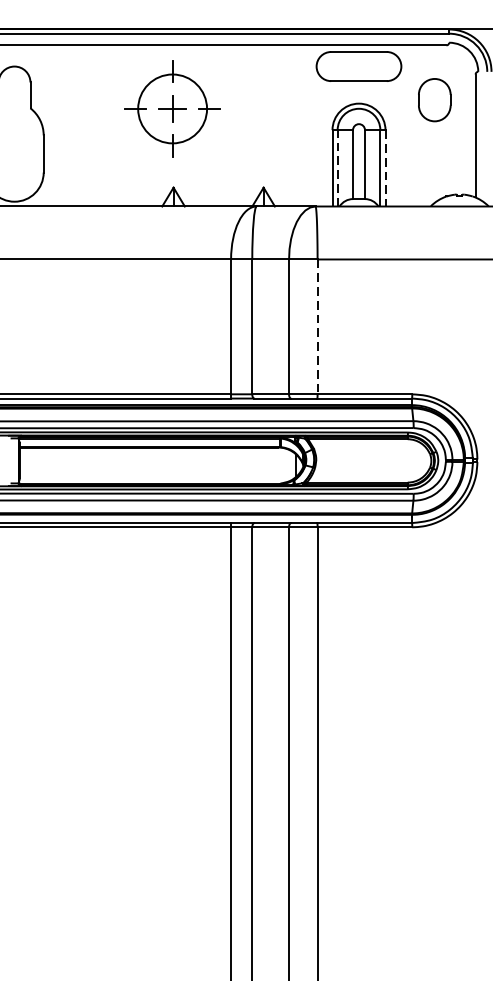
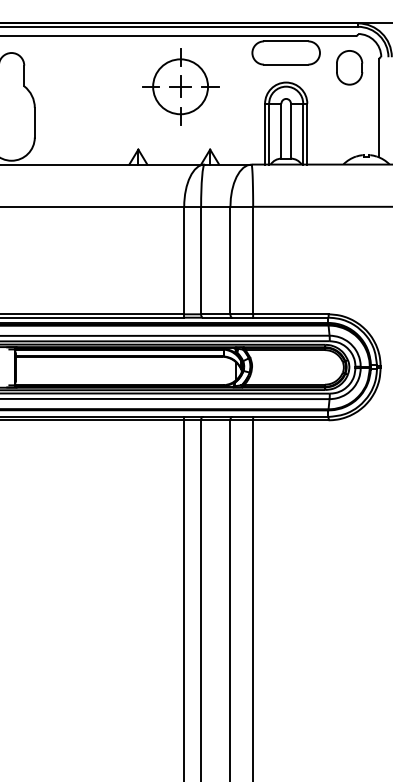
part: (434, 99) -> (349, 67), moved
part: (172, 108) -> (180, 86), moved
line: (338, 167) -> (269, 133), dashed -> solid
line: (385, 168) -> (307, 134), dashed -> solid
line: (317, 326) -> (253, 260), dashed -> solid

